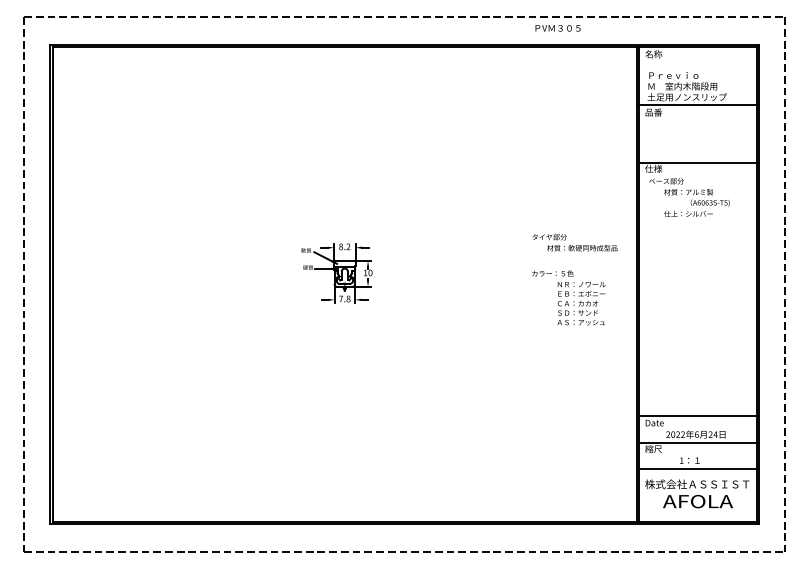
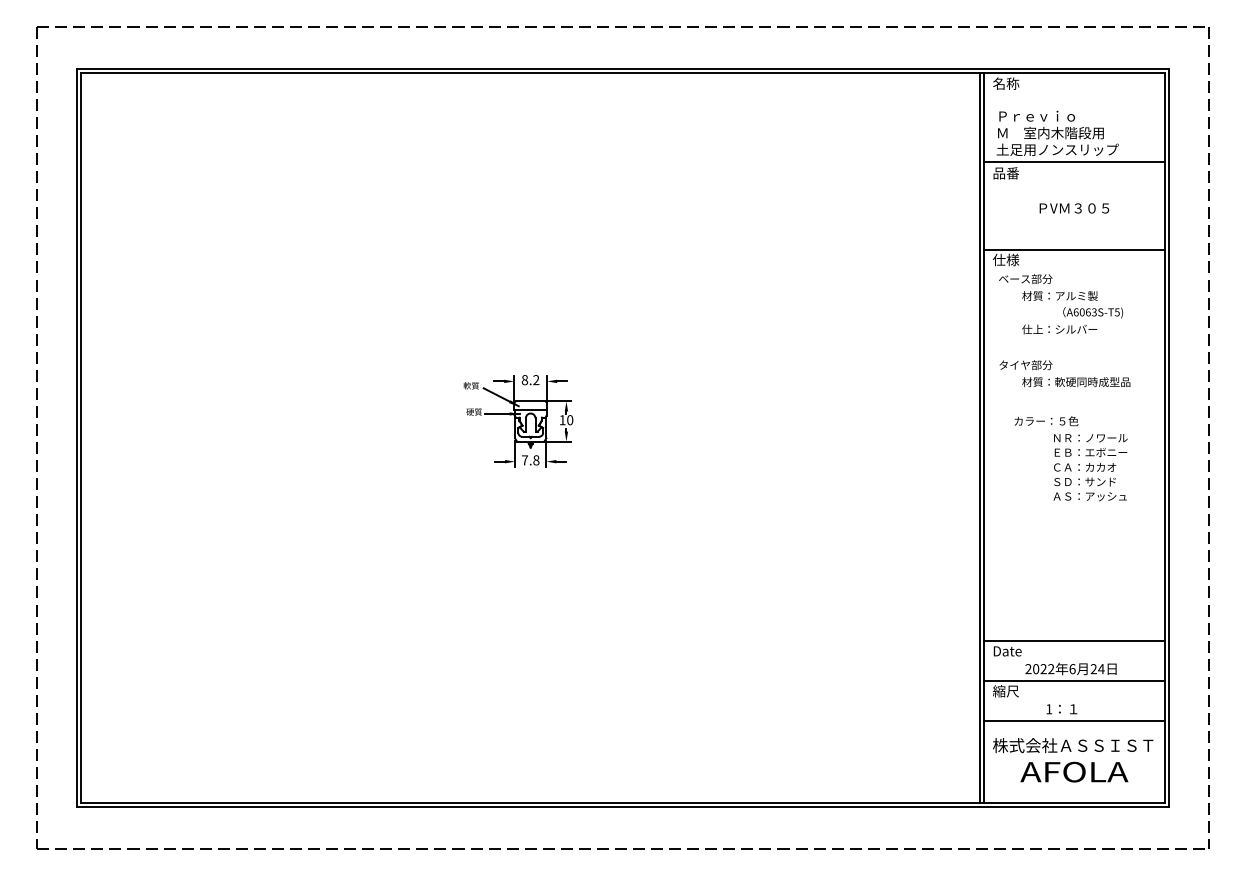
text: (557, 28) -> (1073, 208), moved
text: (574, 242) -> (1064, 373), moved
text: (568, 297) -> (1070, 458), moved

